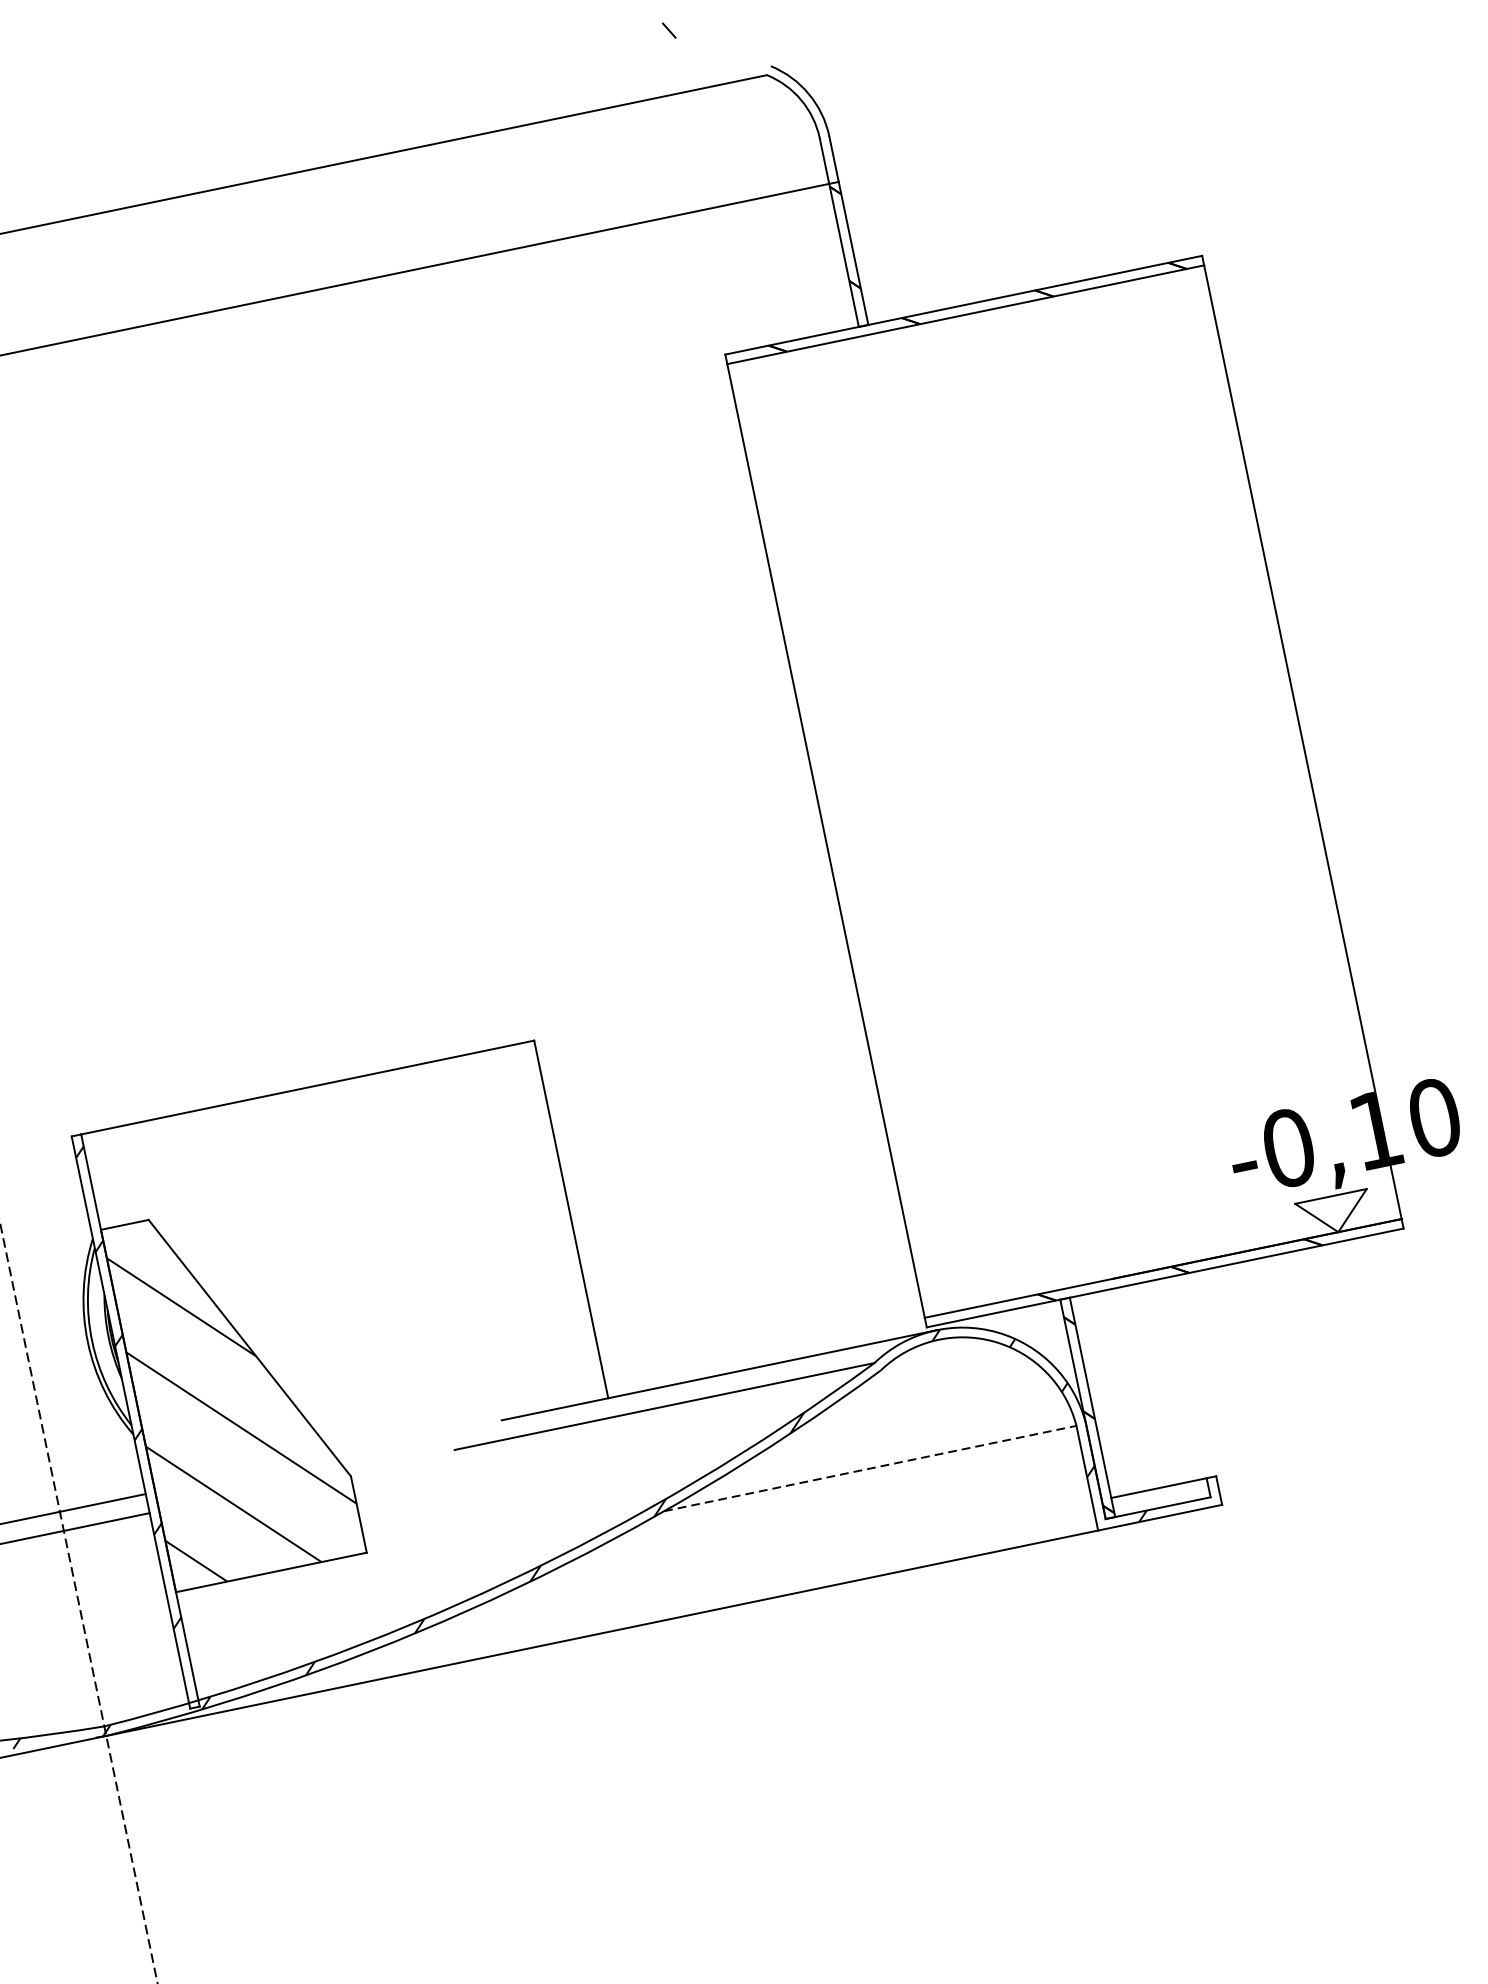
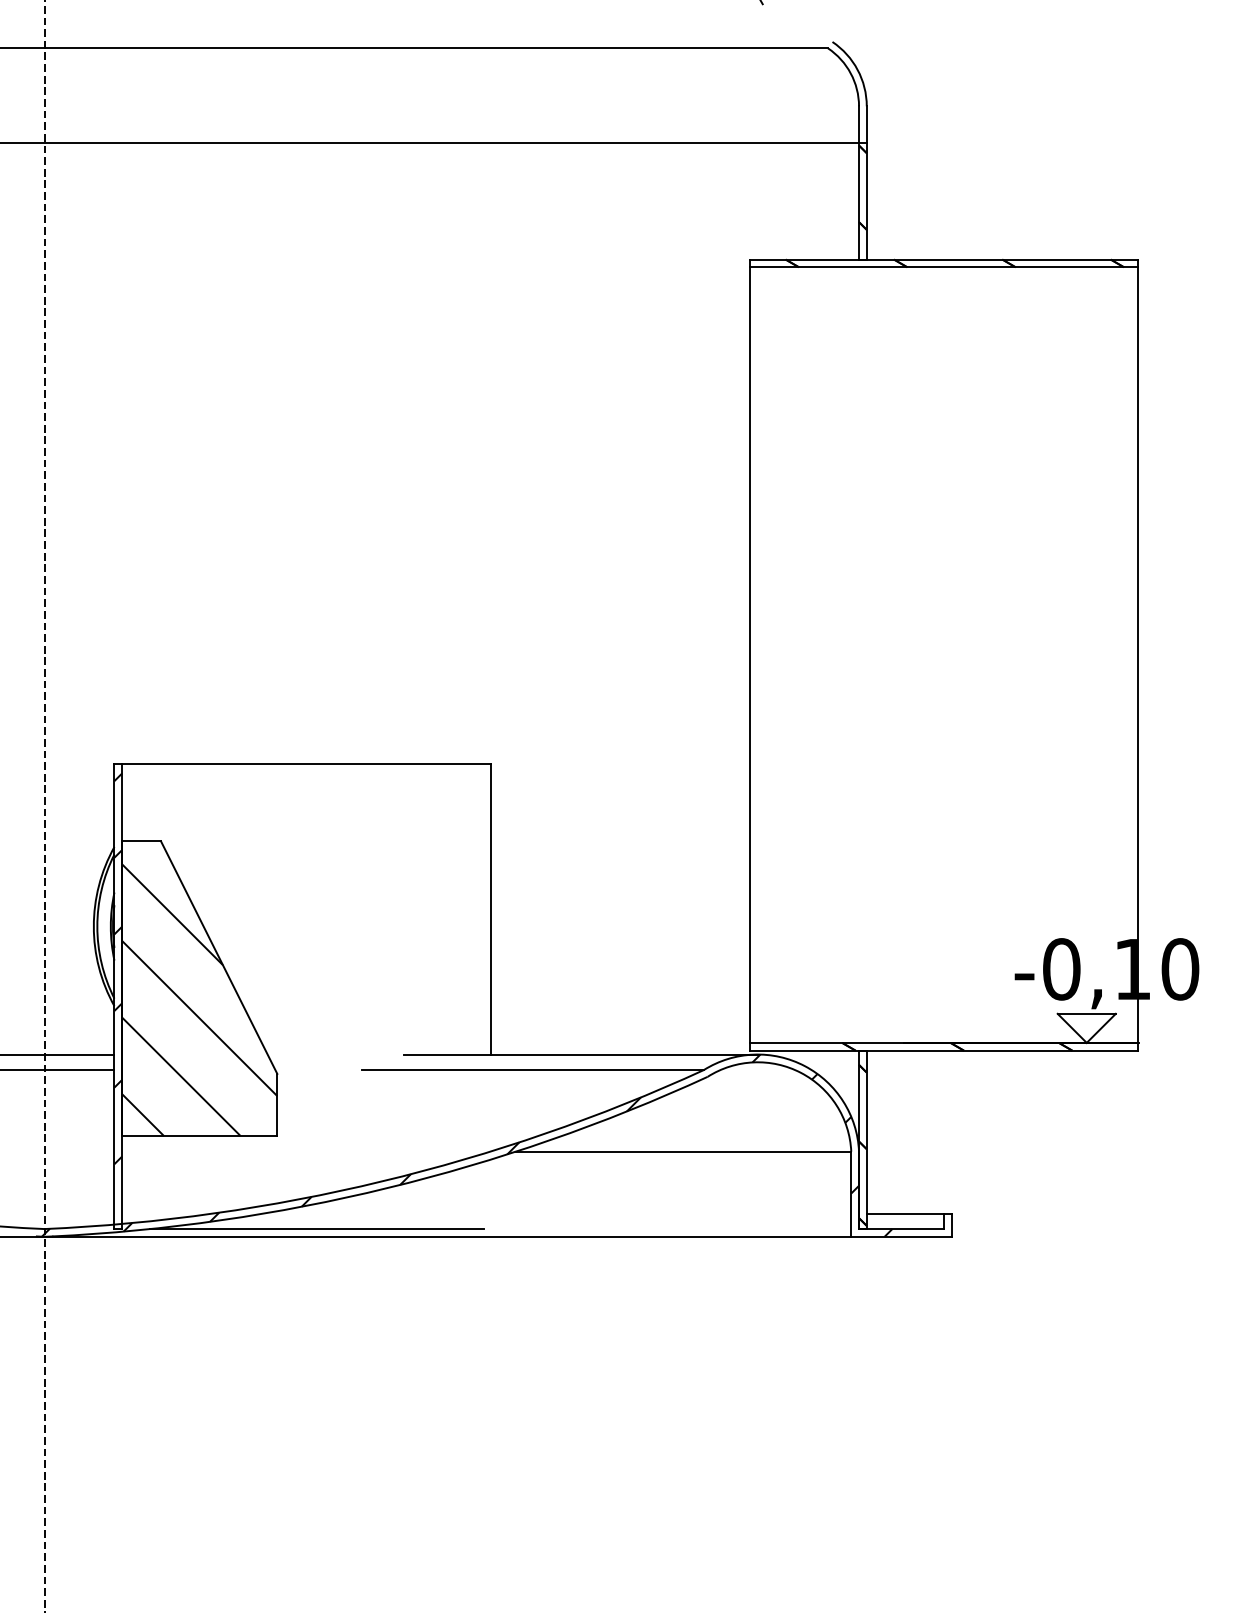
line: (870, 1468) -> (683, 1151), dashed -> solid
line: (438, 1657) -> (316, 1229), added

